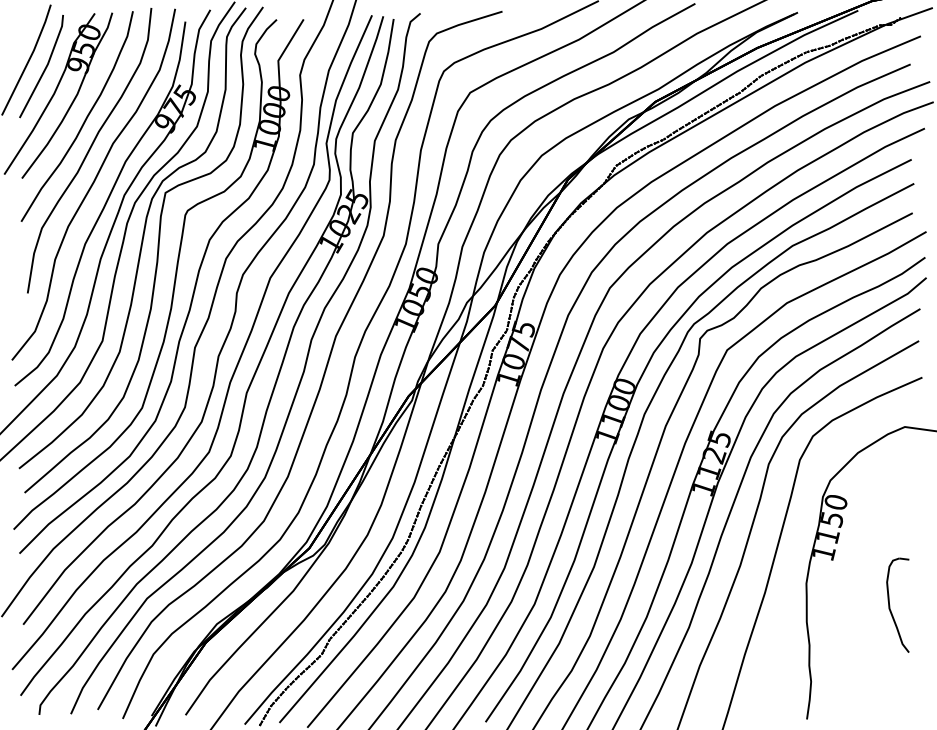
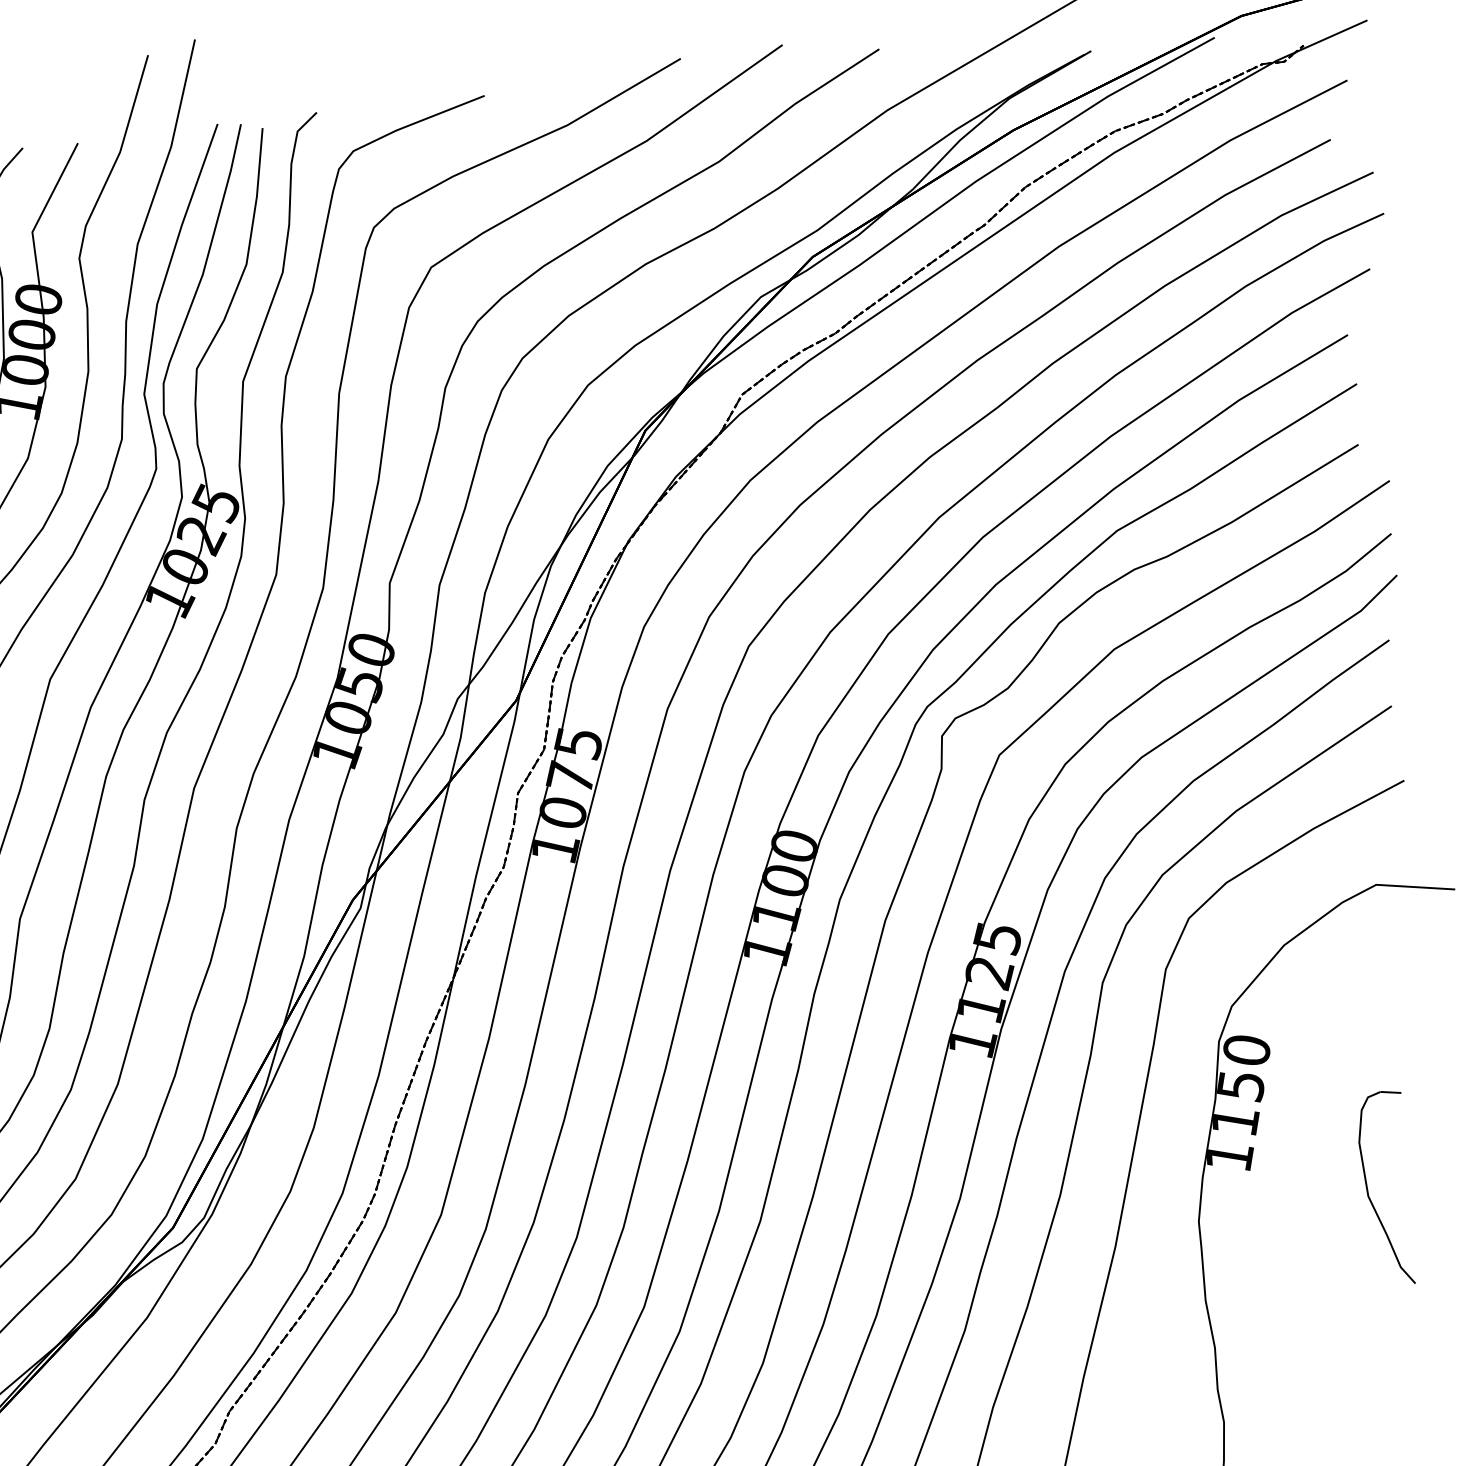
part: (890, 605) -> (1369, 1189), moved

